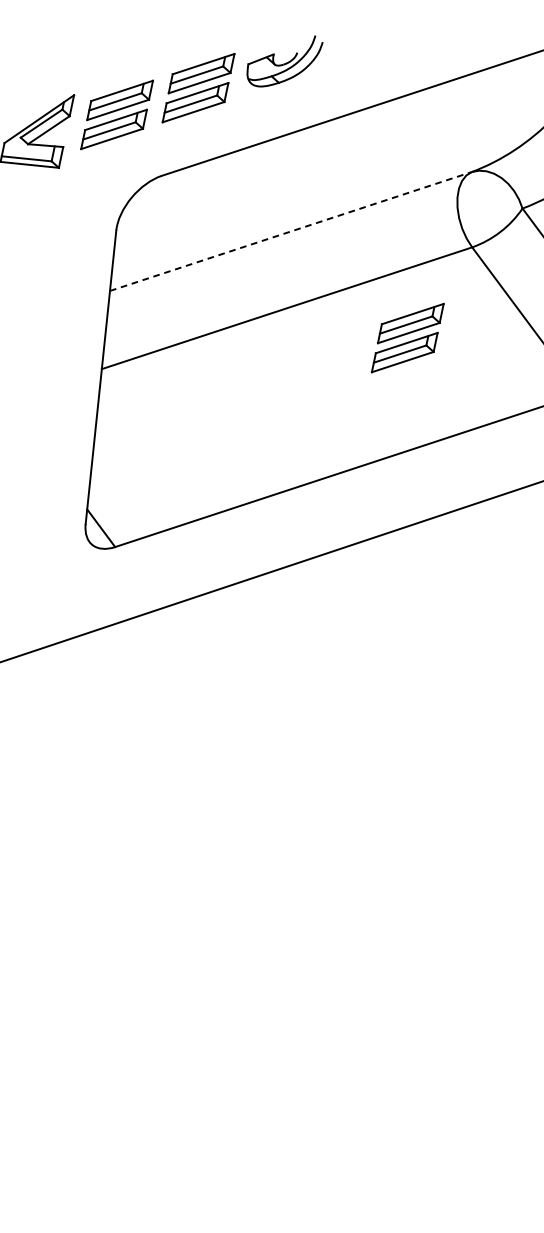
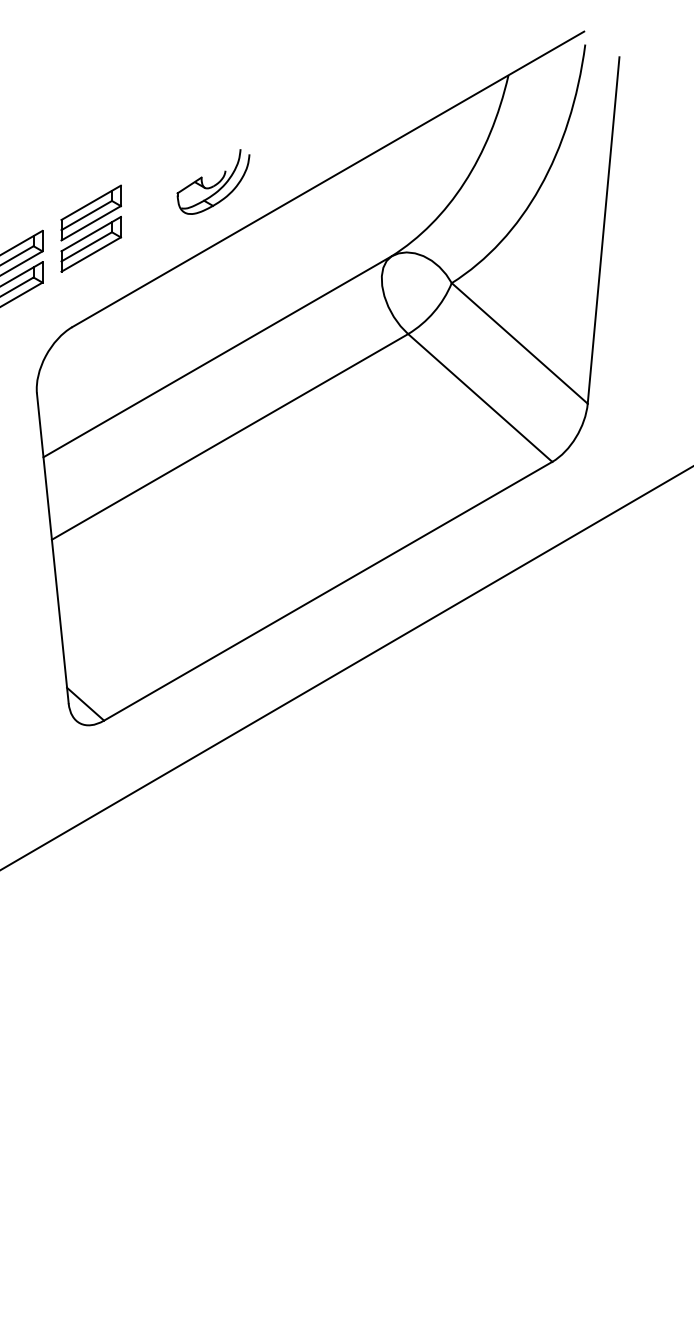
part: (284, 60) -> (213, 181), moved
line: (290, 231) -> (217, 356), dashed -> solid
part: (408, 337) -> (361, 441), removed

